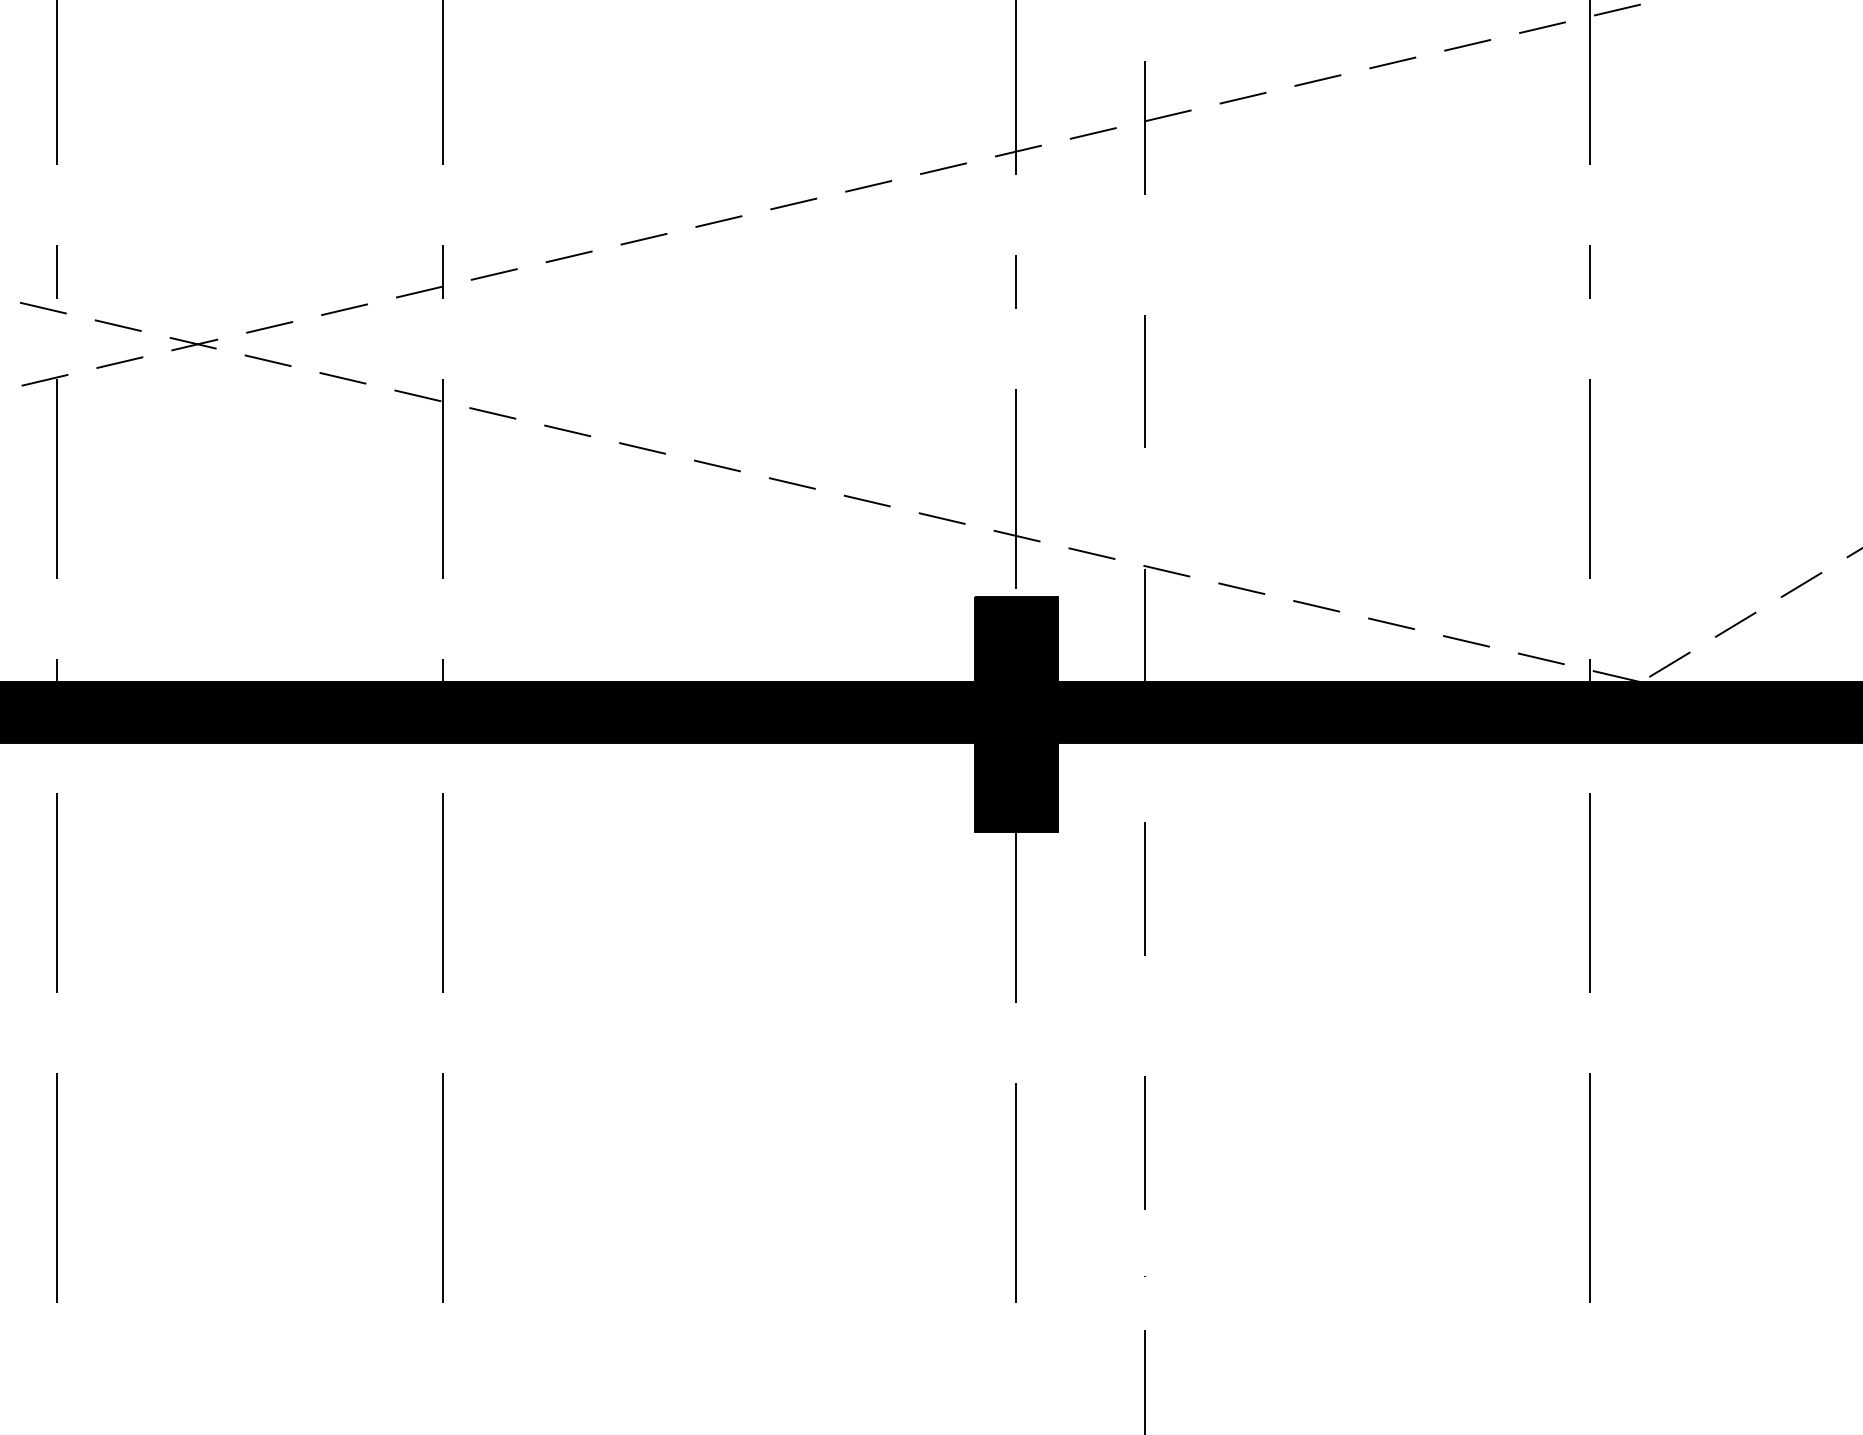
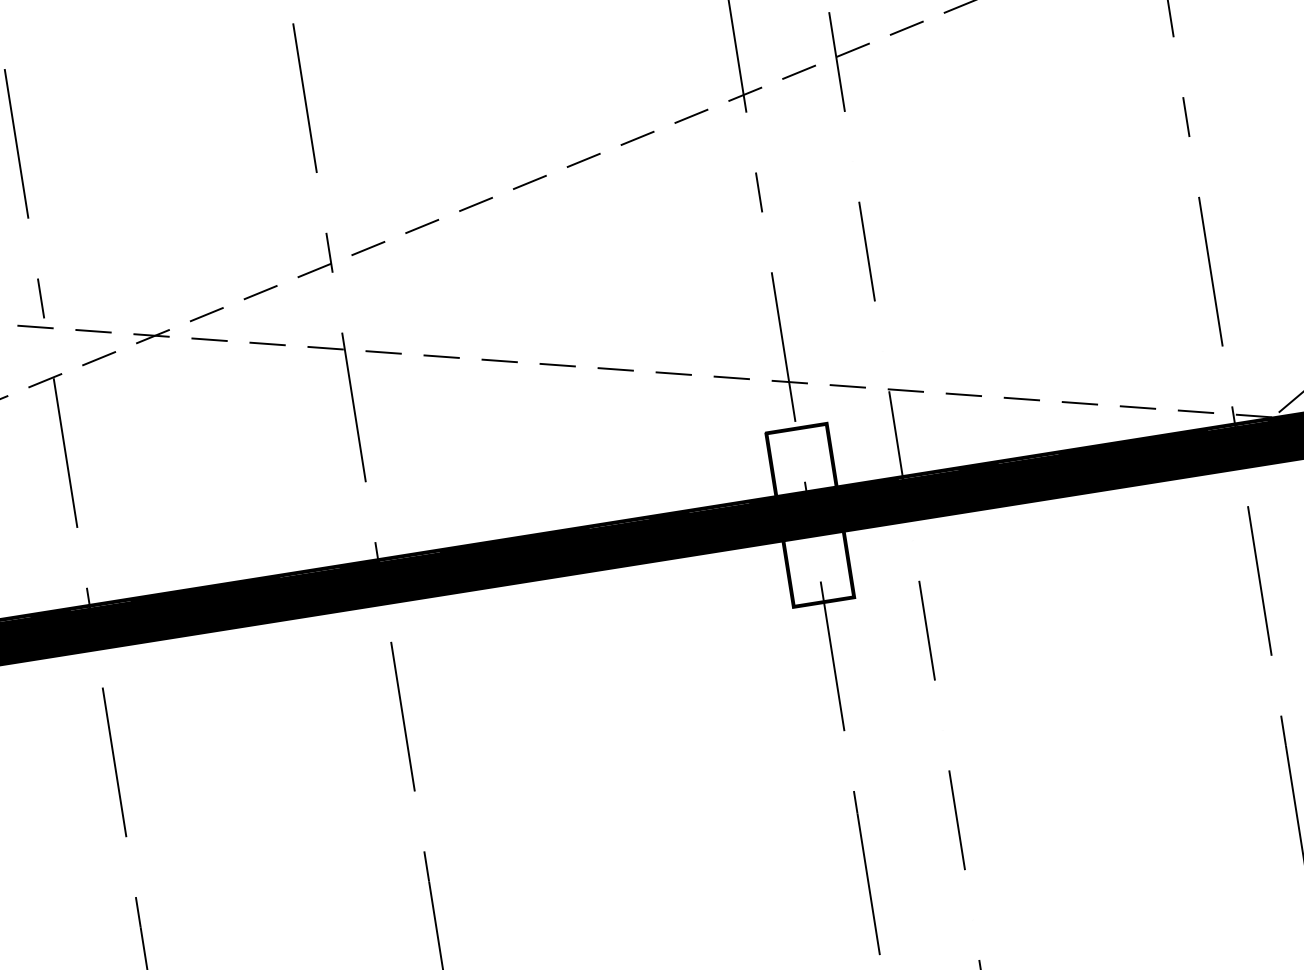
fill: (1016, 713) -> (810, 514), removed

